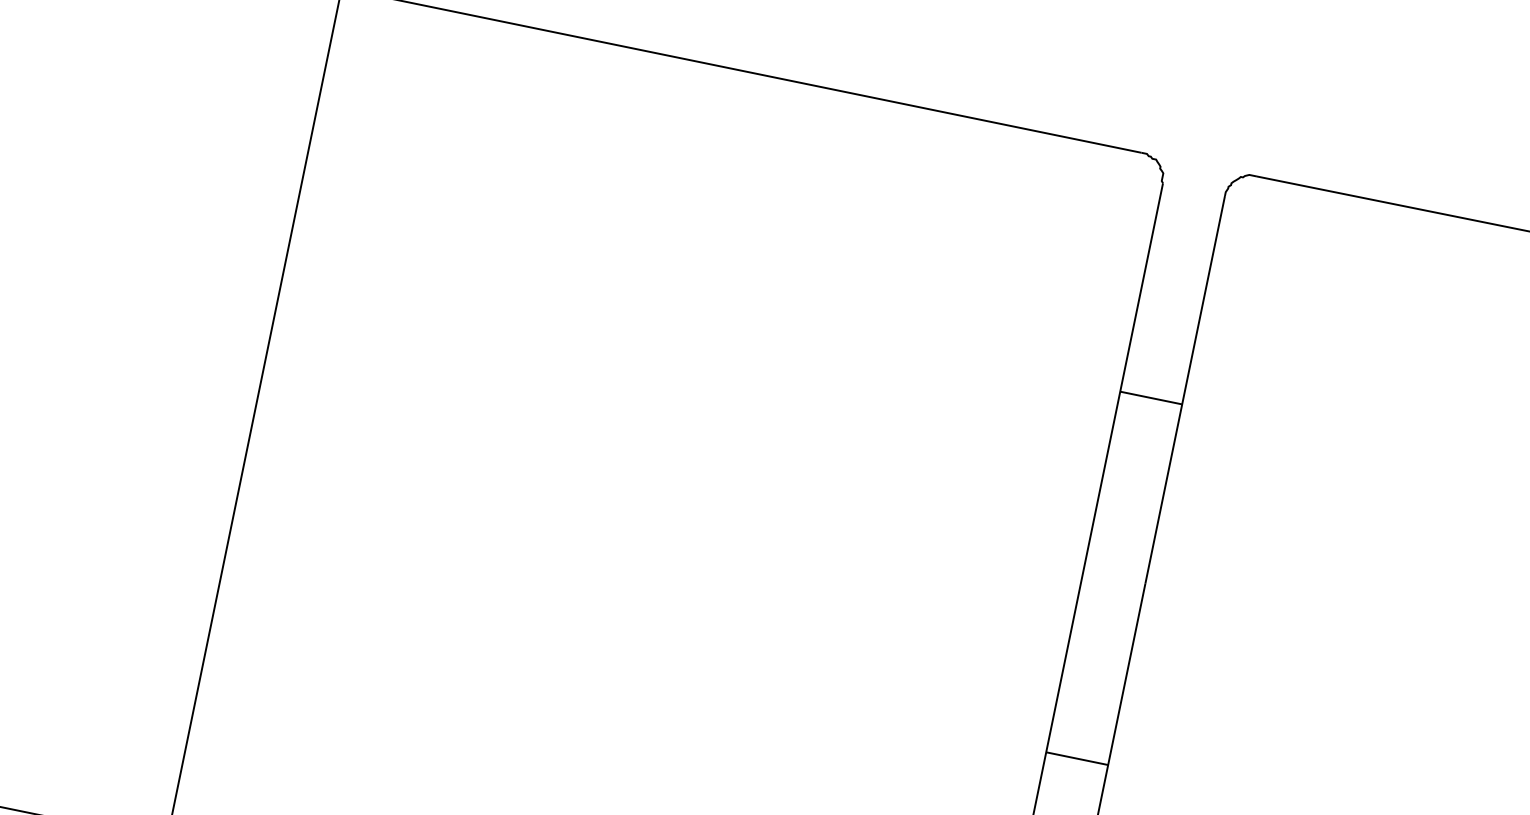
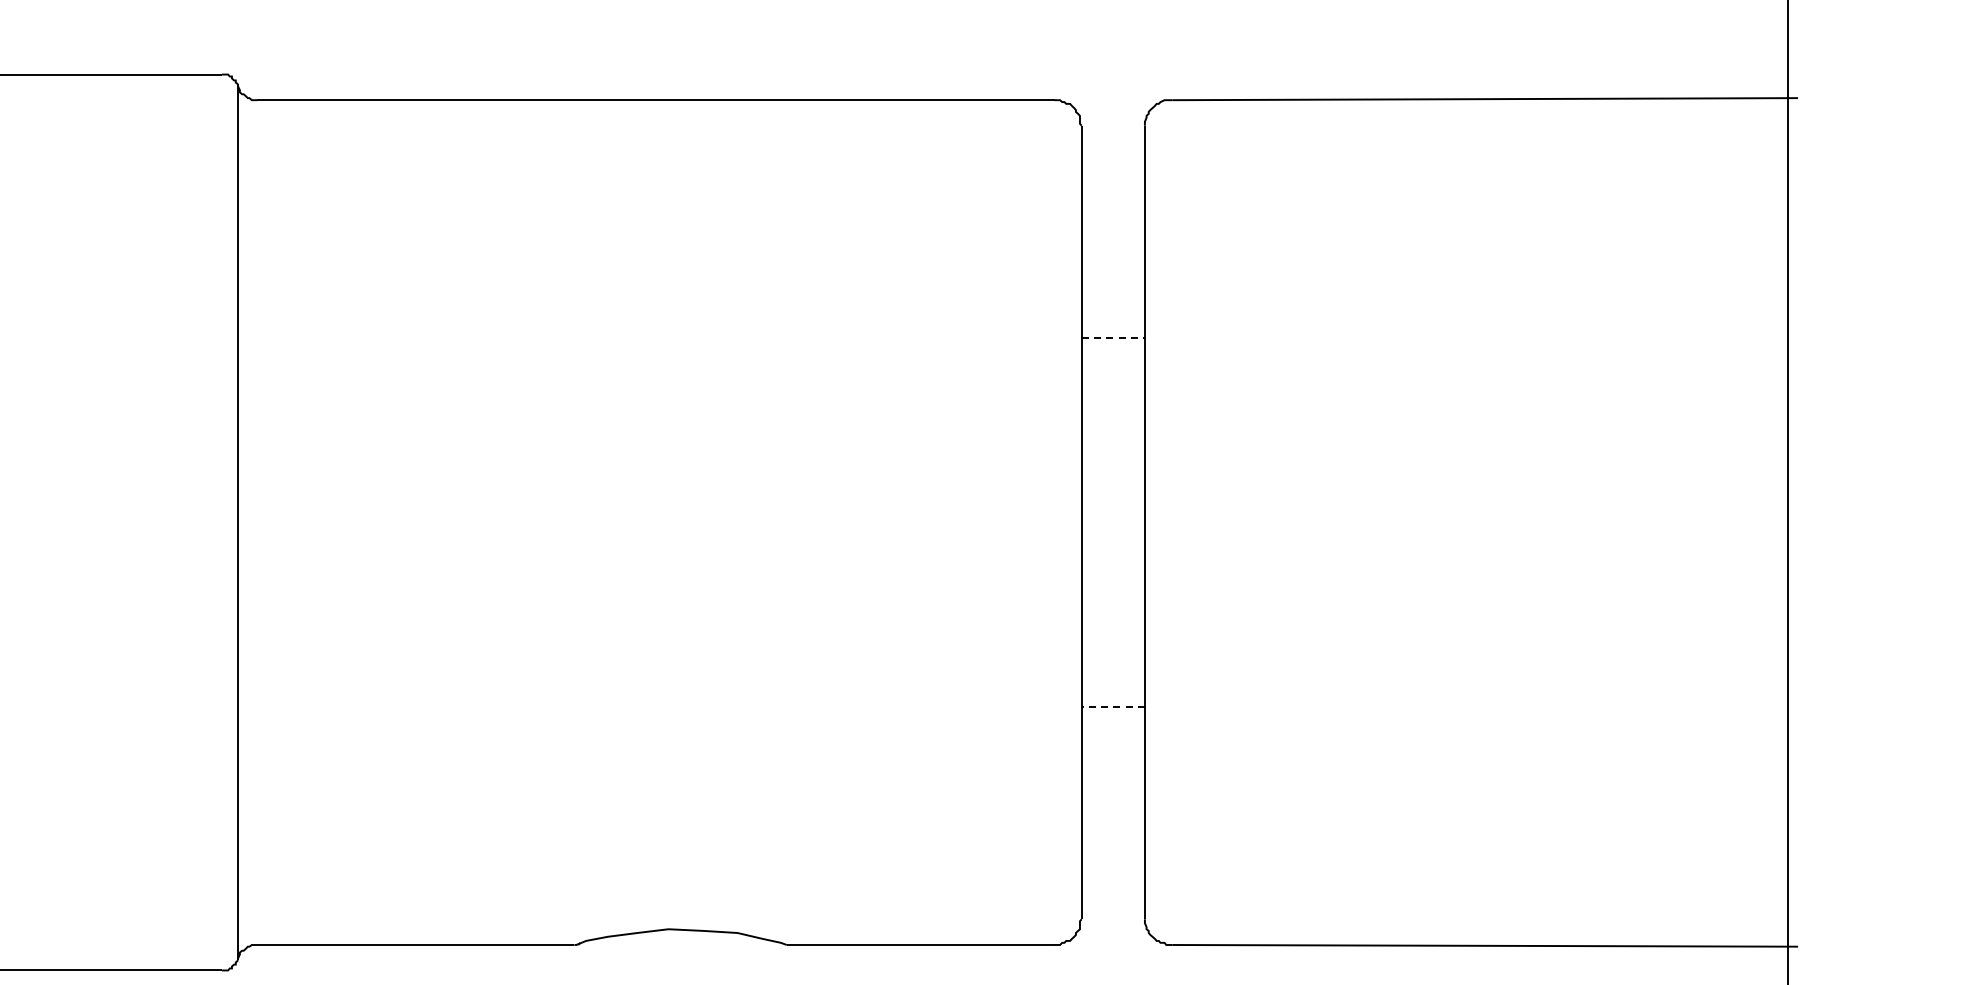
line: (1151, 398) -> (1113, 338), solid -> dashed
line: (1077, 758) -> (1113, 706), solid -> dashed

